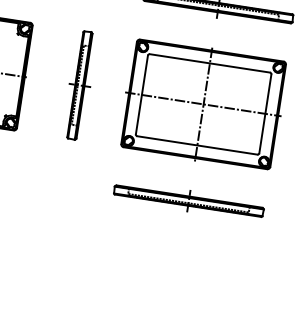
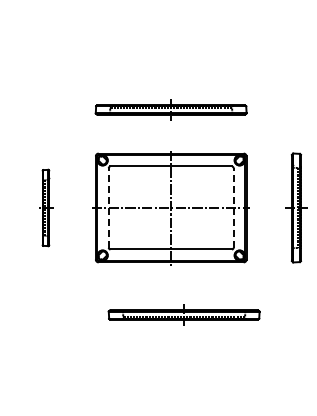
part: (79, 84) -> (45, 207), size x0.7
line: (141, 95) -> (108, 208), solid -> dashed
line: (265, 114) -> (233, 208), solid -> dashed
part: (188, 200) -> (183, 314), moved

